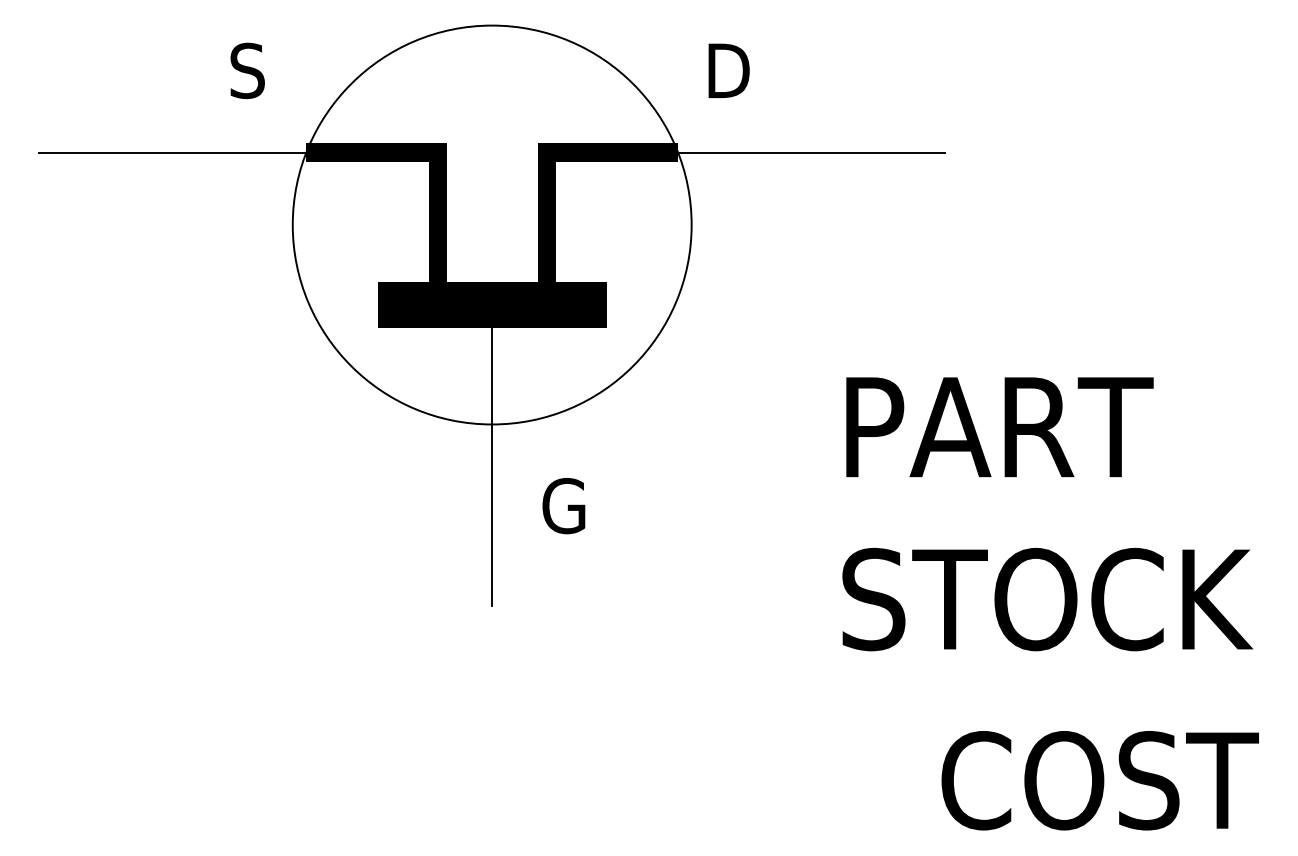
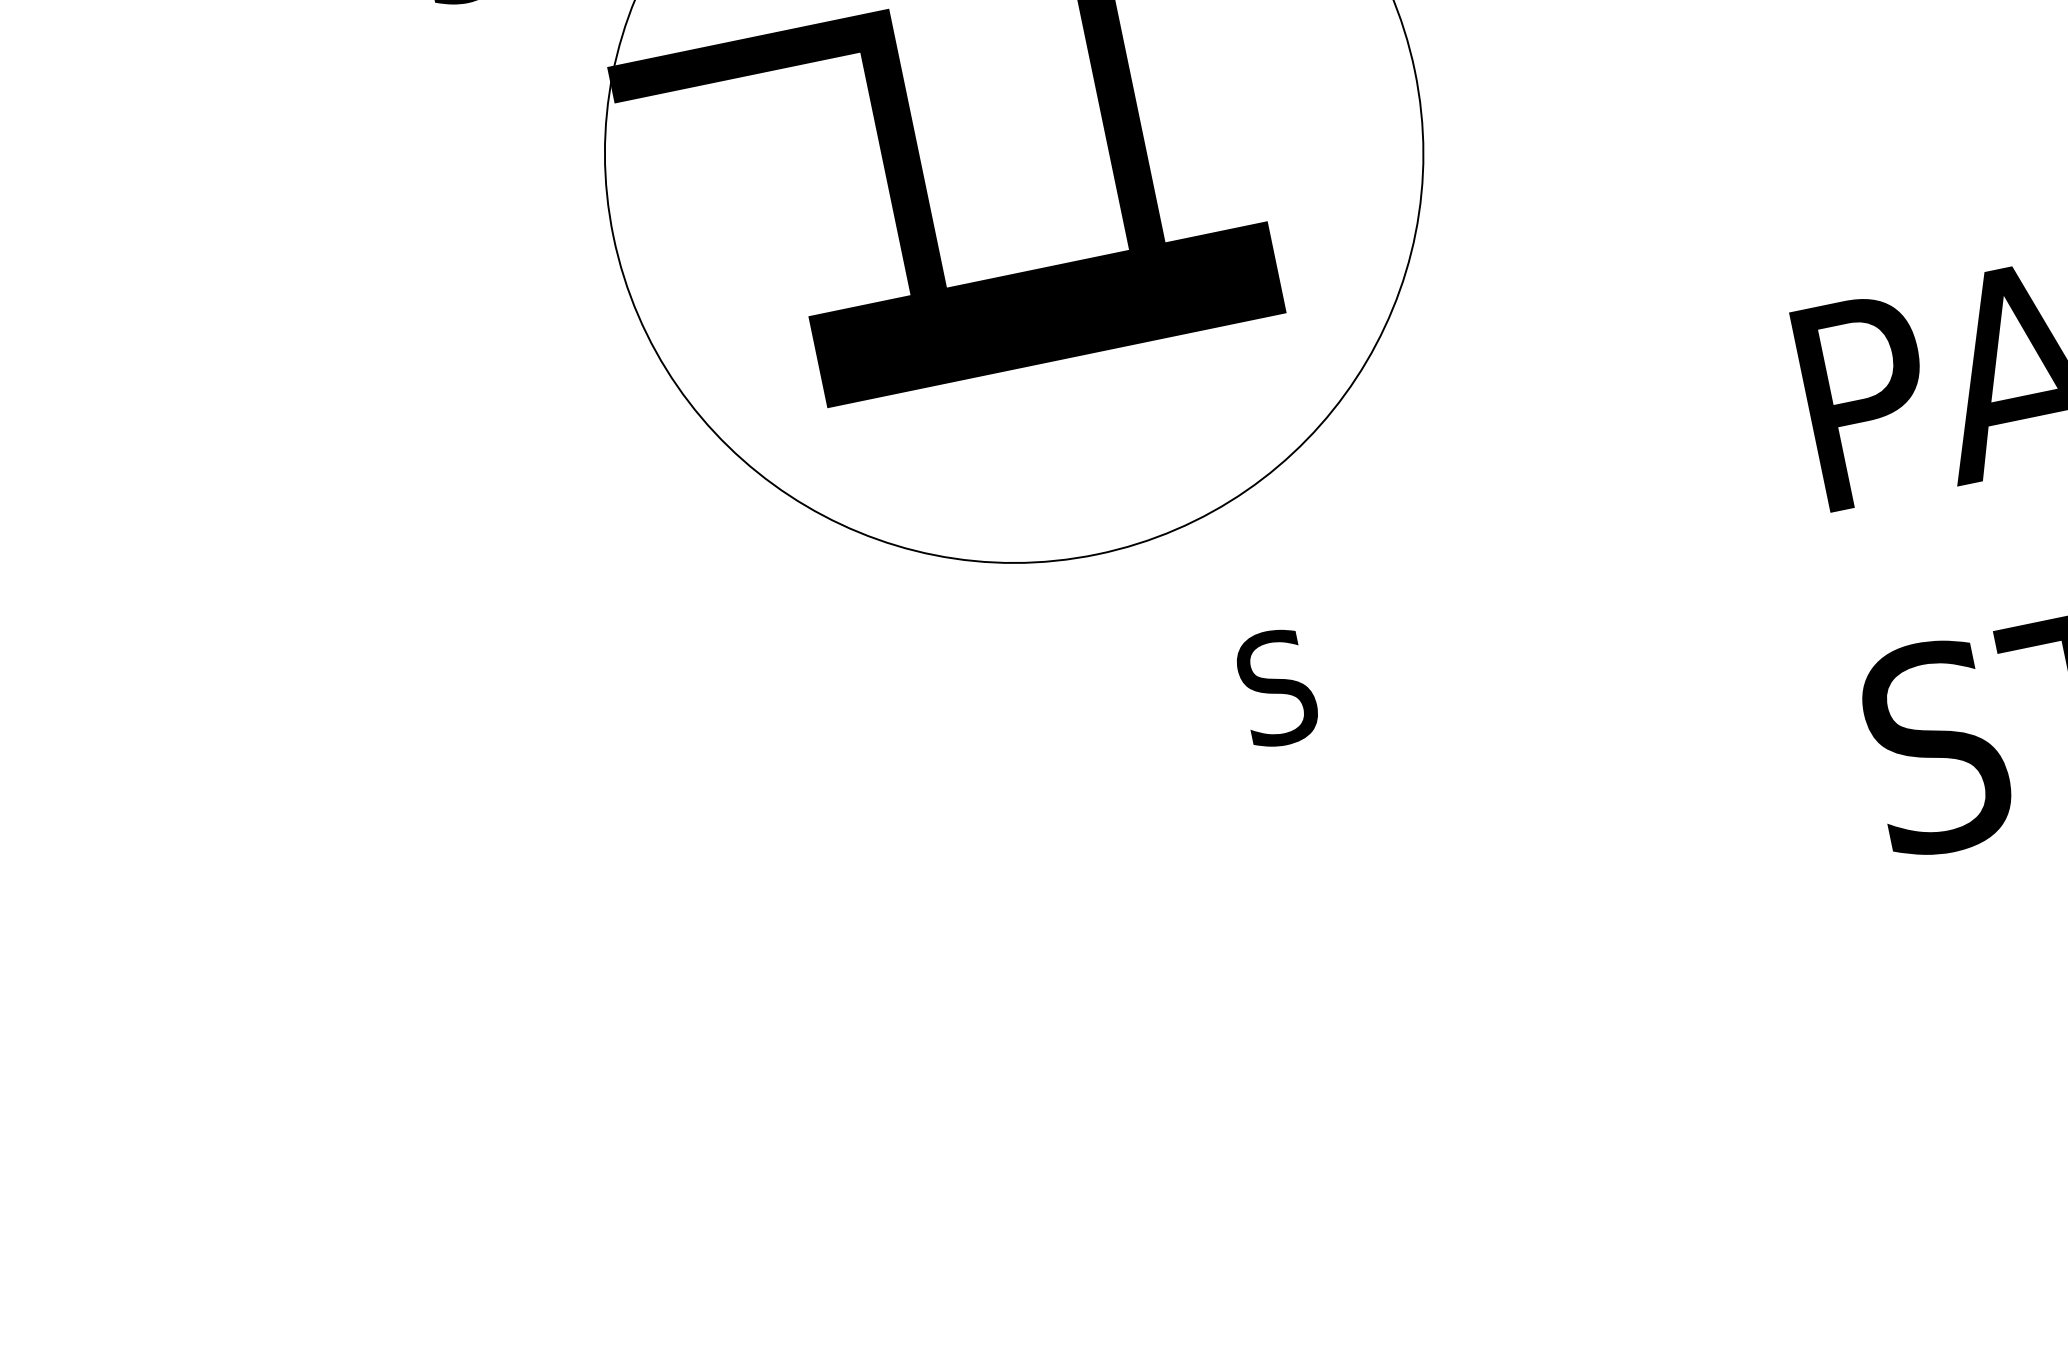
line: (172, 152) -> (341, 141), removed
line: (492, 455) -> (1110, 616), removed
text: (563, 506) -> (1274, 689), G -> S

